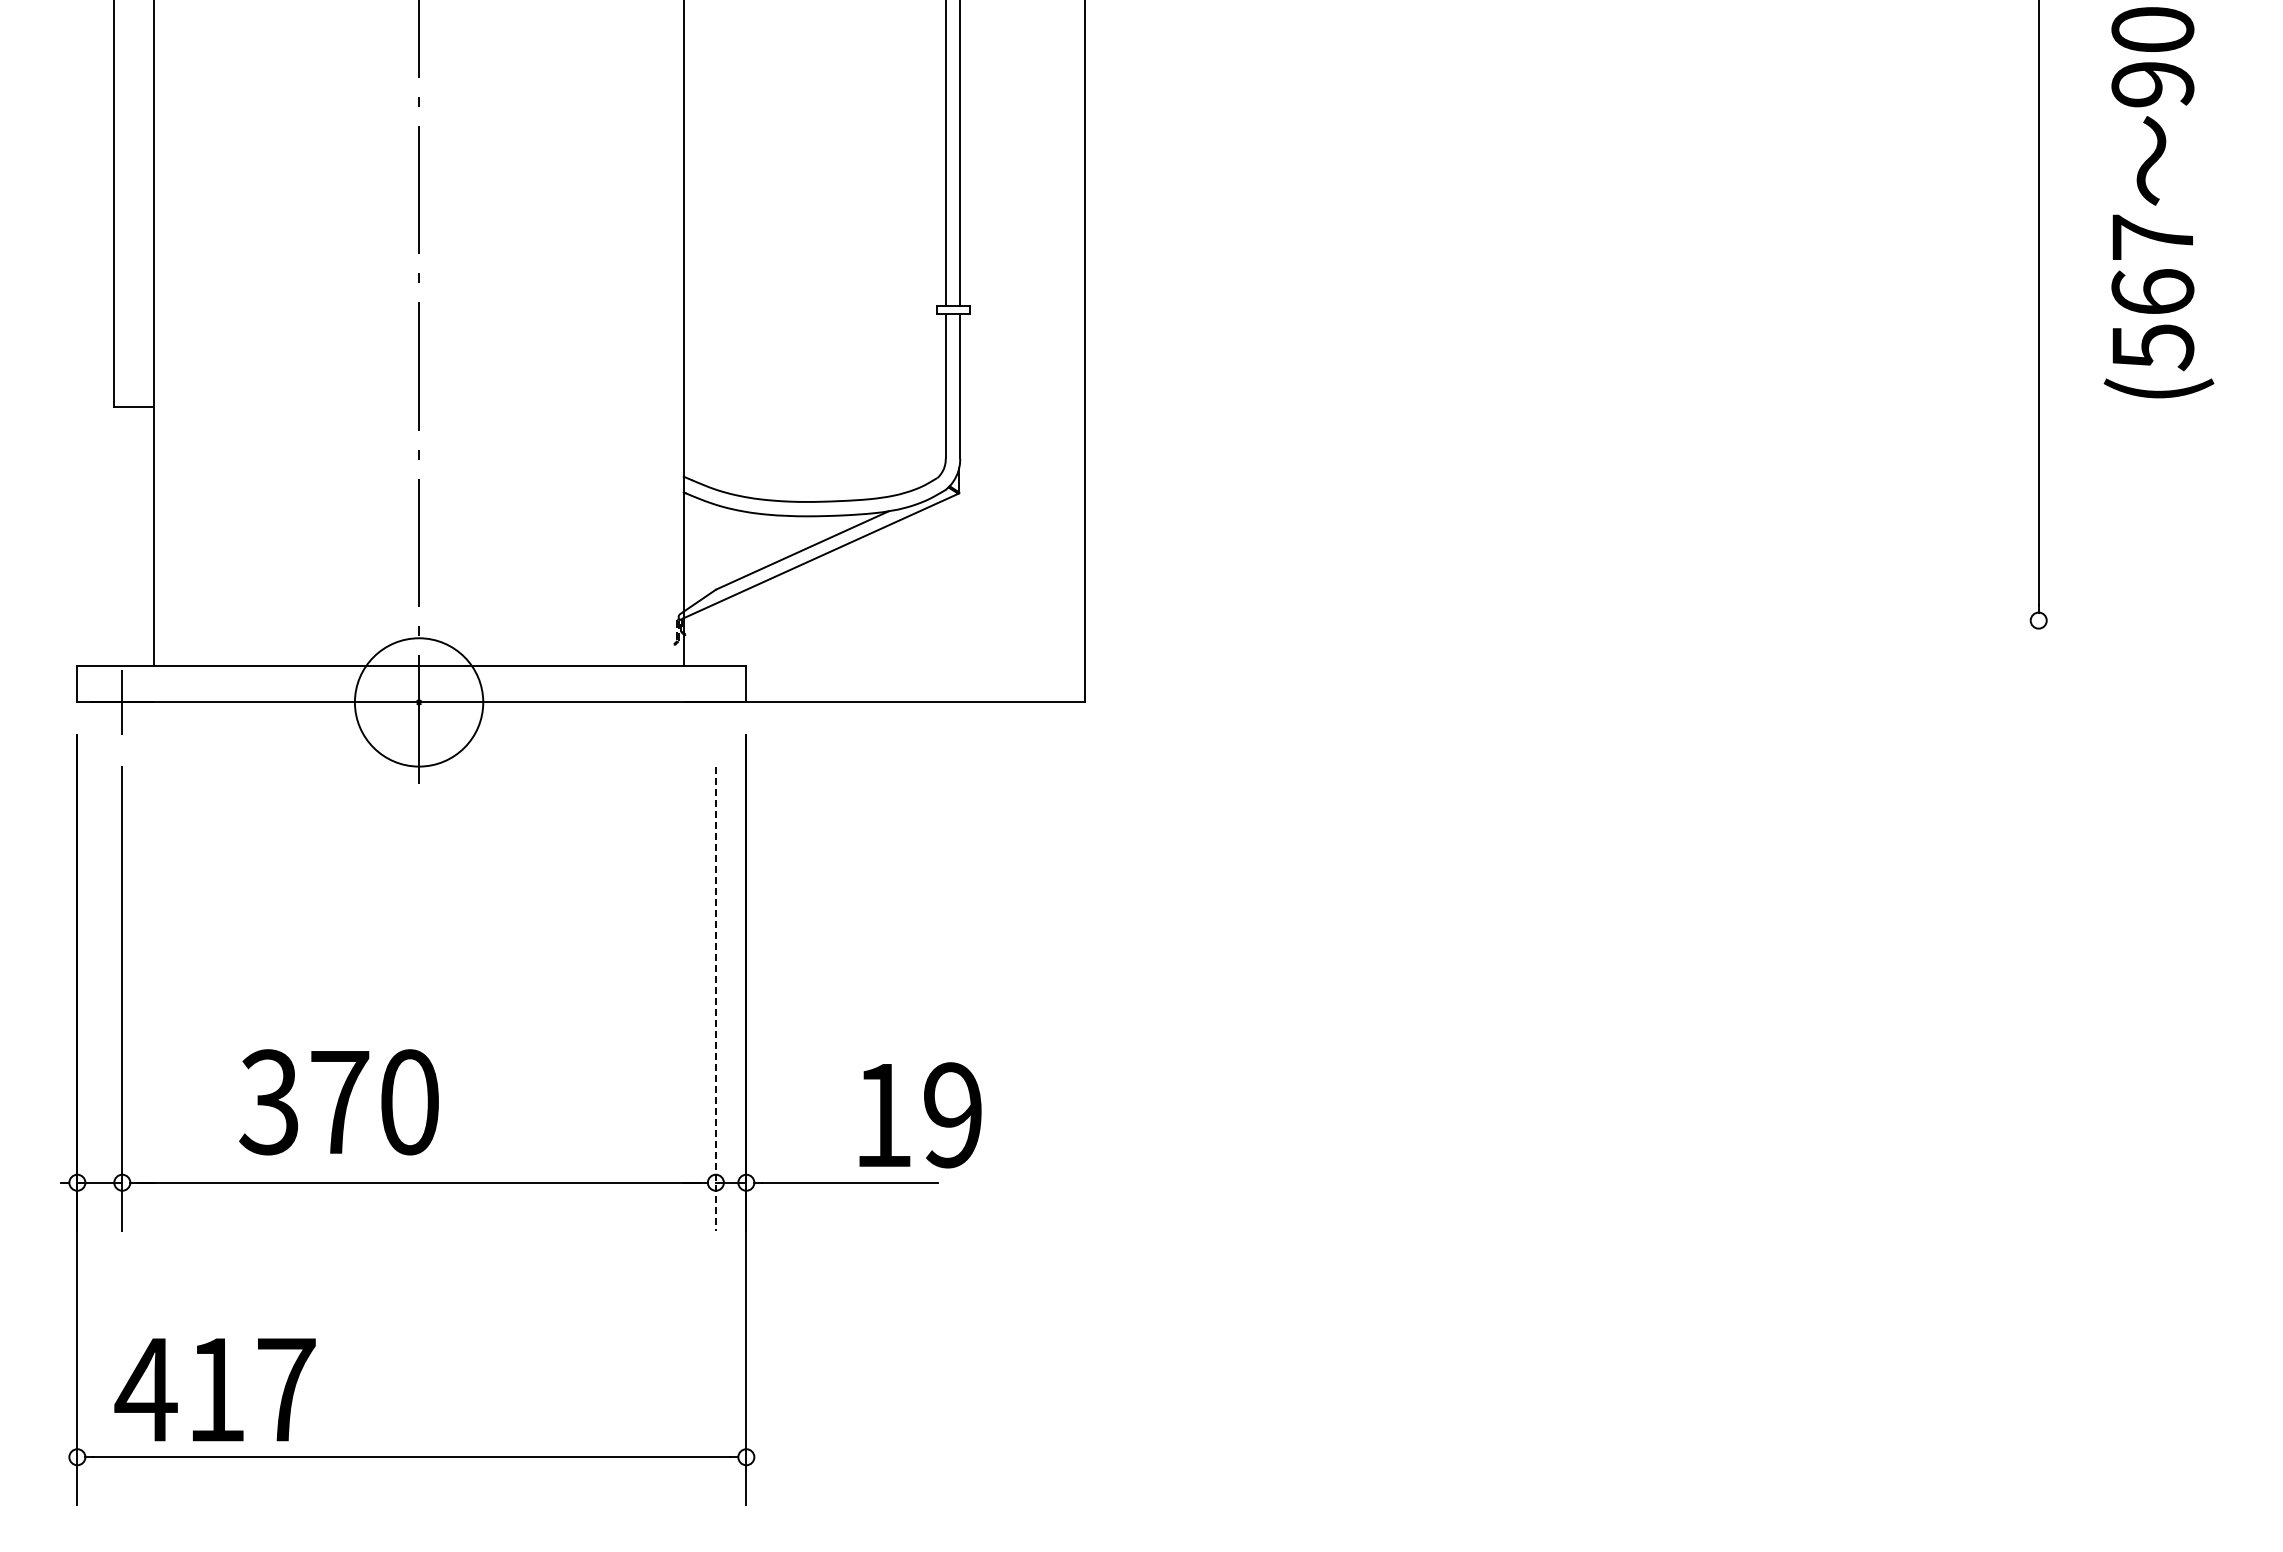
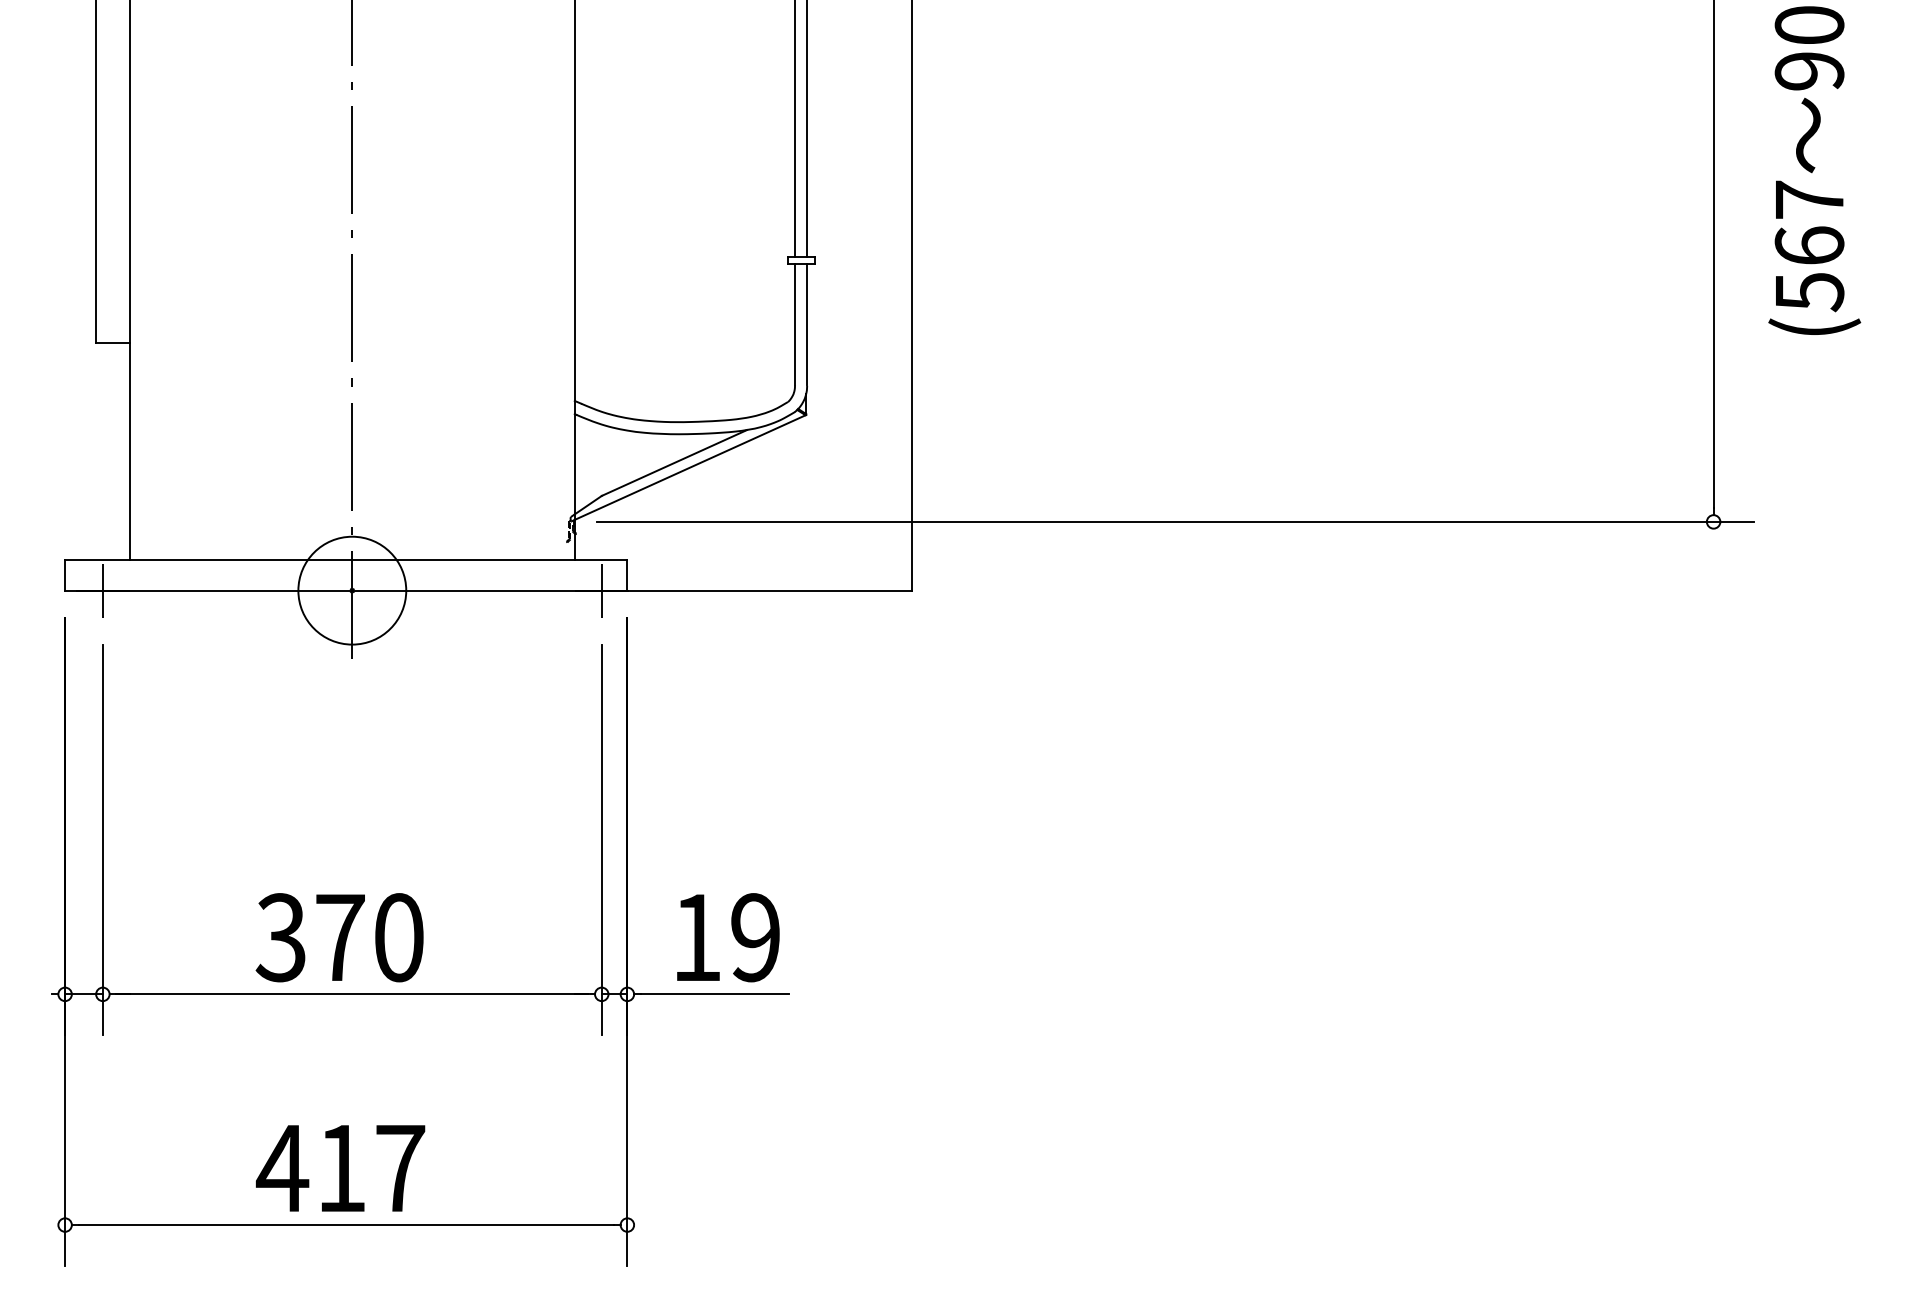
line: (1398, 620) -> (1175, 521), added
line: (715, 702) -> (601, 590), added
line: (715, 999) -> (601, 840), dashed -> solid
text: (338, 1102) -> (339, 937), moved
text: (920, 1115) -> (728, 937), moved
text: (214, 1389) -> (340, 1168), moved

